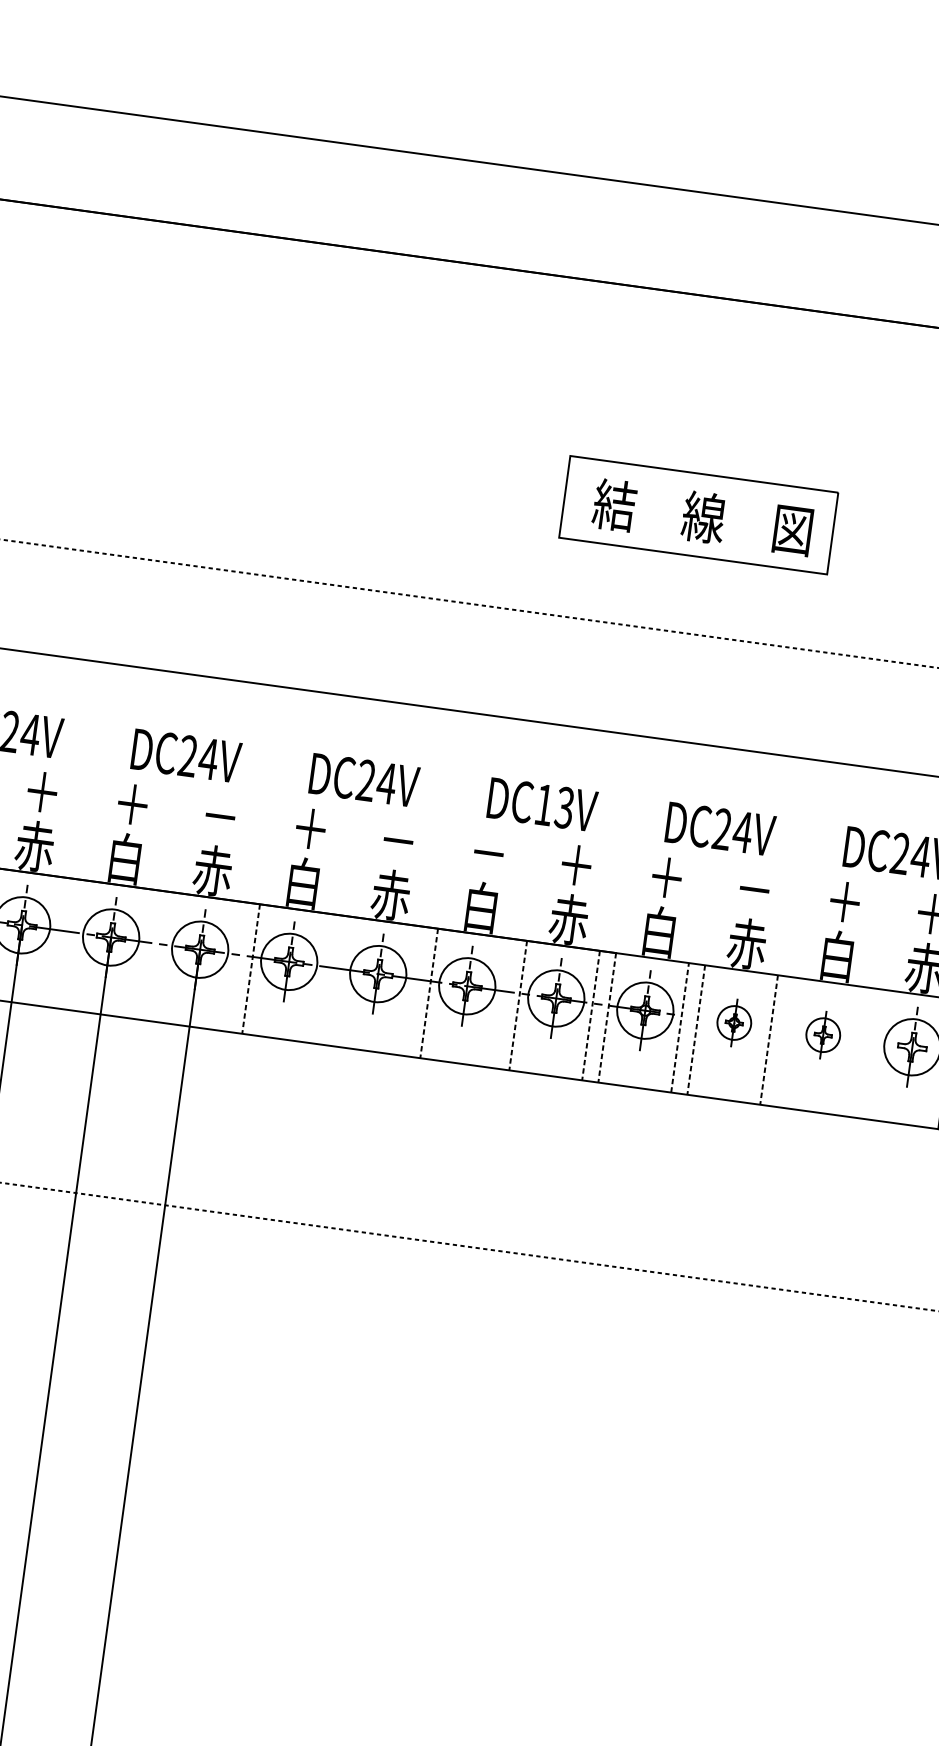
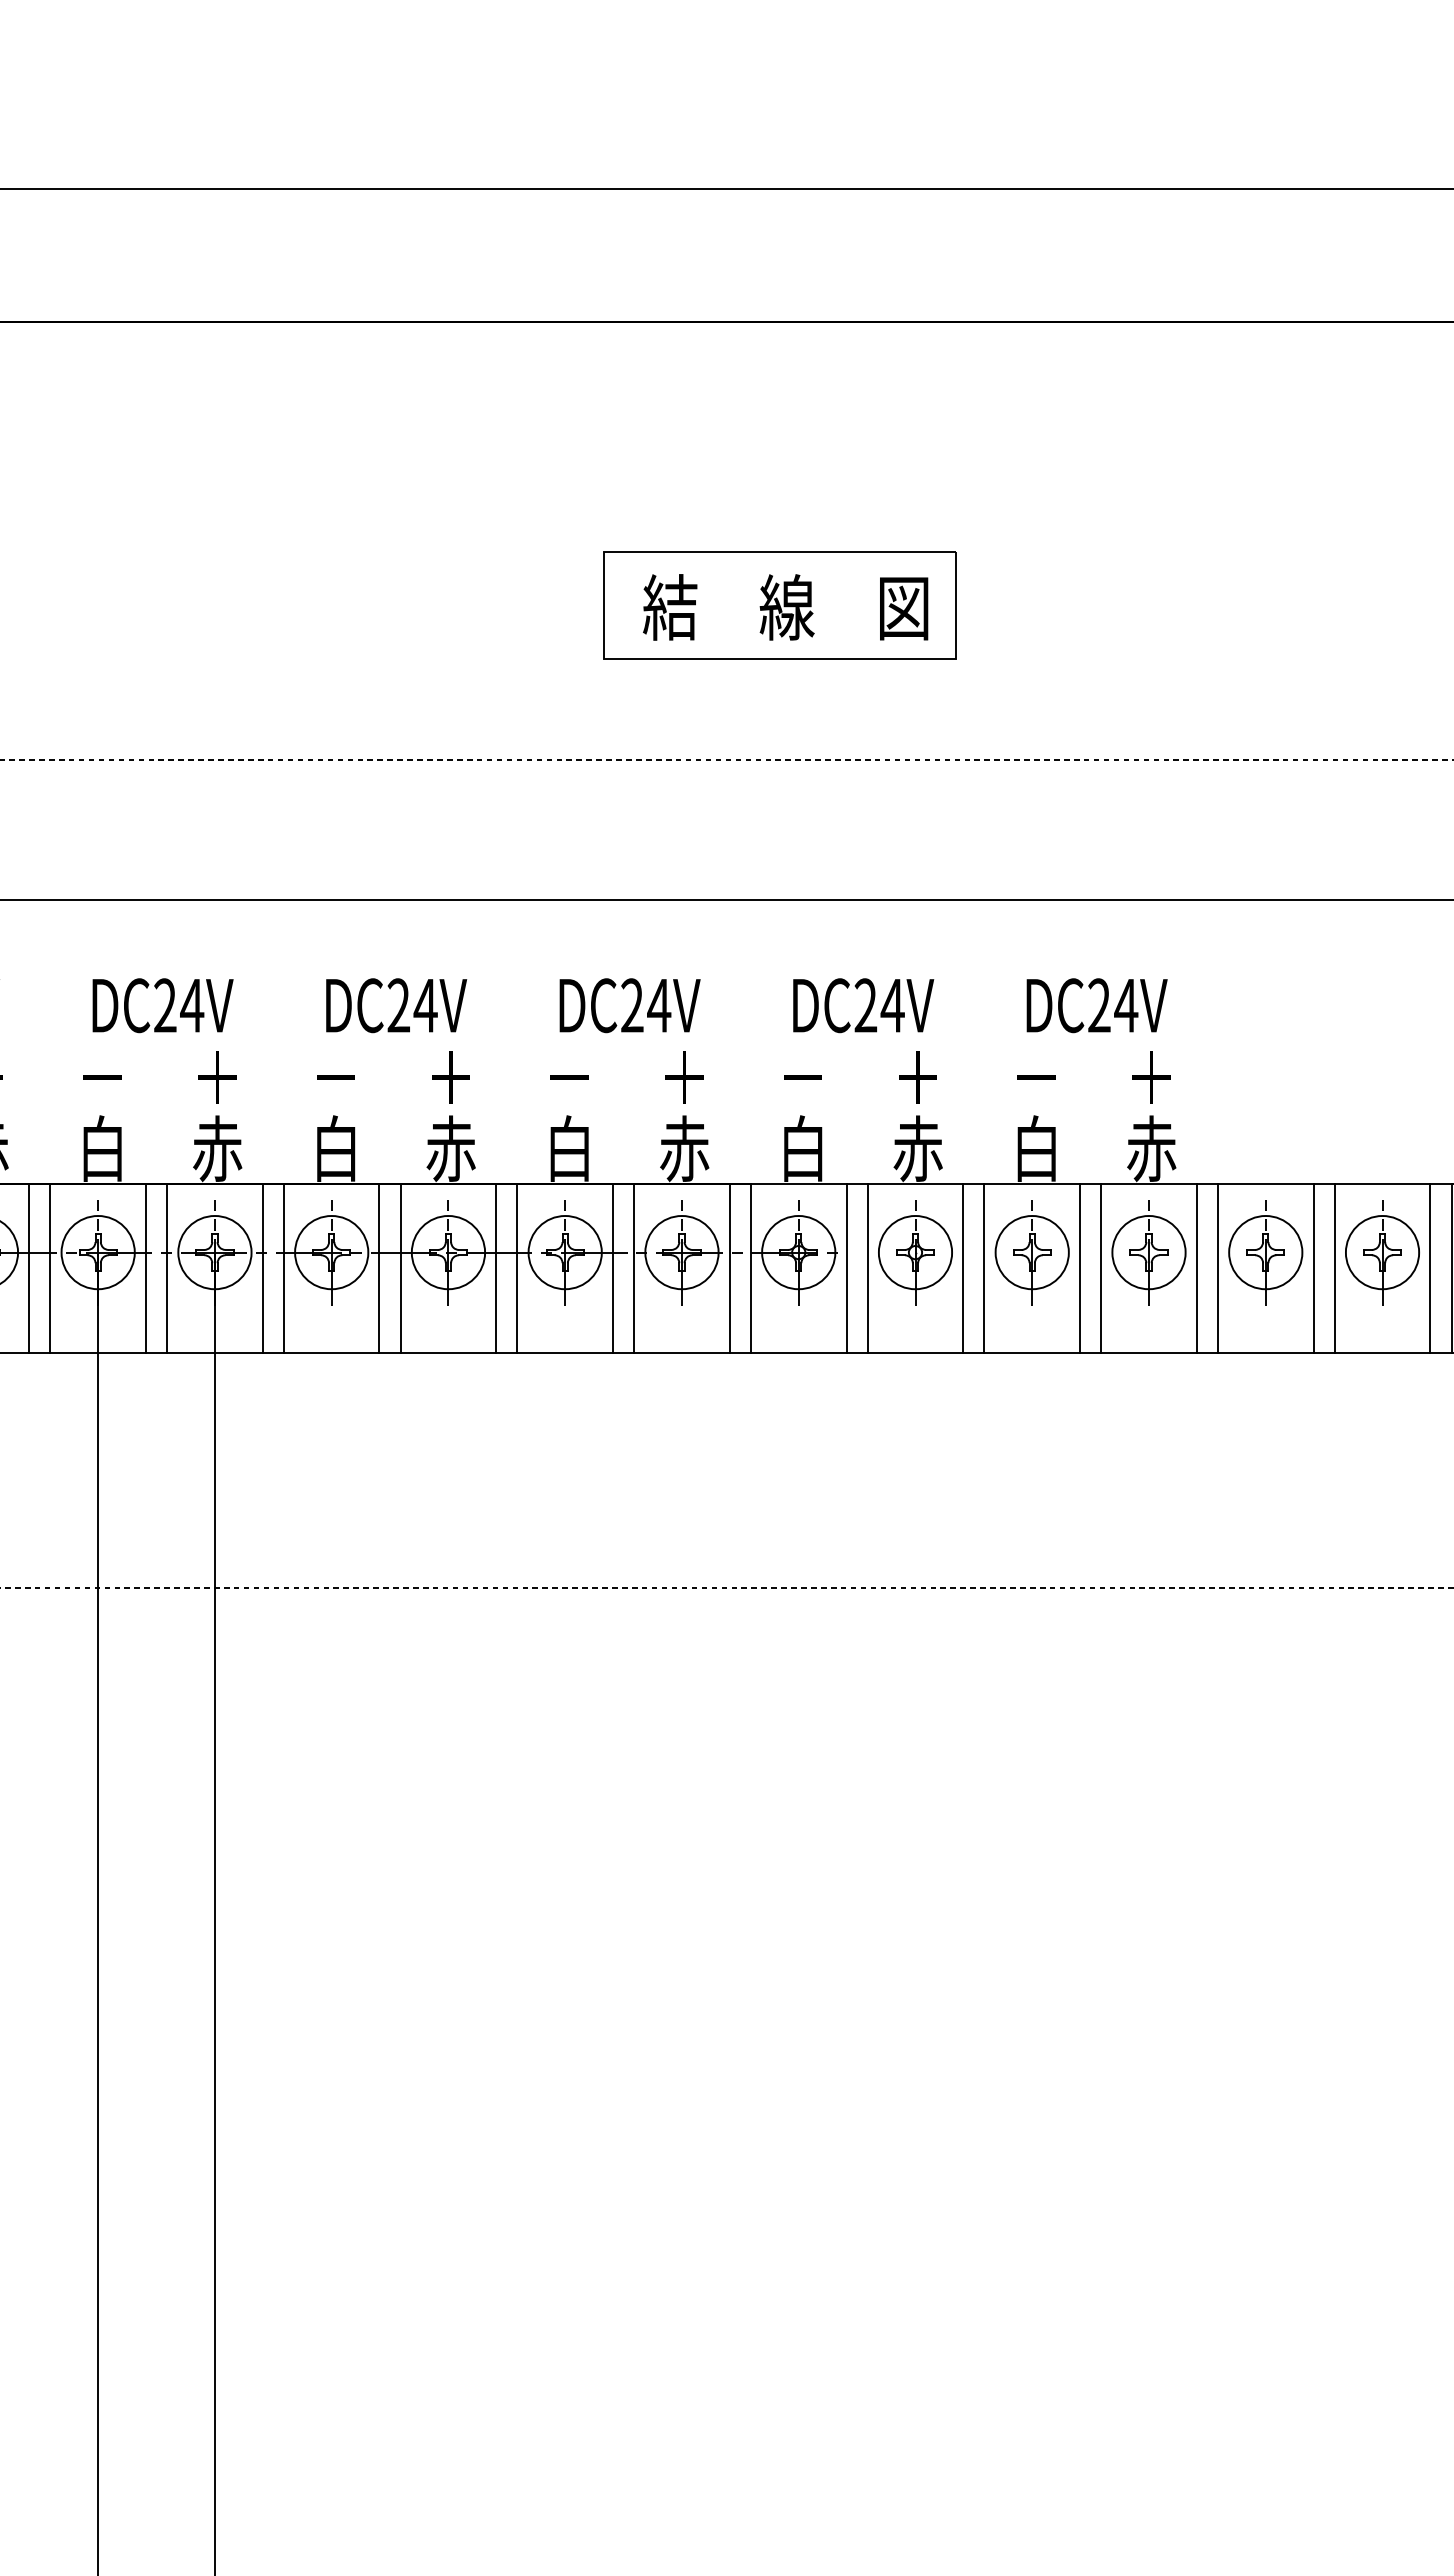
text: (132, 804) -> (102, 1077), ＋ -> －
text: (555, 806) -> (646, 1005), DC13V -> DC24V
text: (220, 816) -> (217, 1077), － -> ＋
text: (310, 828) -> (335, 1077), ＋ -> －
text: (398, 840) -> (450, 1077), － -> ＋
text: (666, 877) -> (802, 1077), ＋ -> －
text: (754, 889) -> (917, 1077), － -> ＋
text: (844, 902) -> (1036, 1077), ＋ -> －
line: (57, 942) -> (29, 1268), added
line: (73, 944) -> (50, 1268), added
line: (145, 954) -> (145, 1268), added
line: (162, 956) -> (167, 1268), added
line: (234, 966) -> (262, 1268), added
line: (250, 968) -> (283, 1268), dashed -> solid
line: (324, 979) -> (379, 1268), added
line: (340, 981) -> (400, 1268), added
line: (413, 991) -> (496, 1268), added
line: (429, 993) -> (517, 1268), dashed -> solid
line: (501, 1003) -> (612, 1268), added
line: (518, 1005) -> (634, 1268), dashed -> solid
line: (590, 1015) -> (729, 1268), dashed -> solid
line: (606, 1017) -> (750, 1268), dashed -> solid
part: (734, 1022) -> (915, 1252), size x1.67
line: (680, 1027) -> (846, 1268), dashed -> solid
line: (696, 1029) -> (867, 1268), dashed -> solid
part: (822, 1034) -> (1031, 1252), size x1.67
line: (769, 1040) -> (963, 1268), dashed -> solid
line: (785, 1042) -> (984, 1268), added
line: (858, 1052) -> (1080, 1268), added
line: (874, 1054) -> (1101, 1268), added

